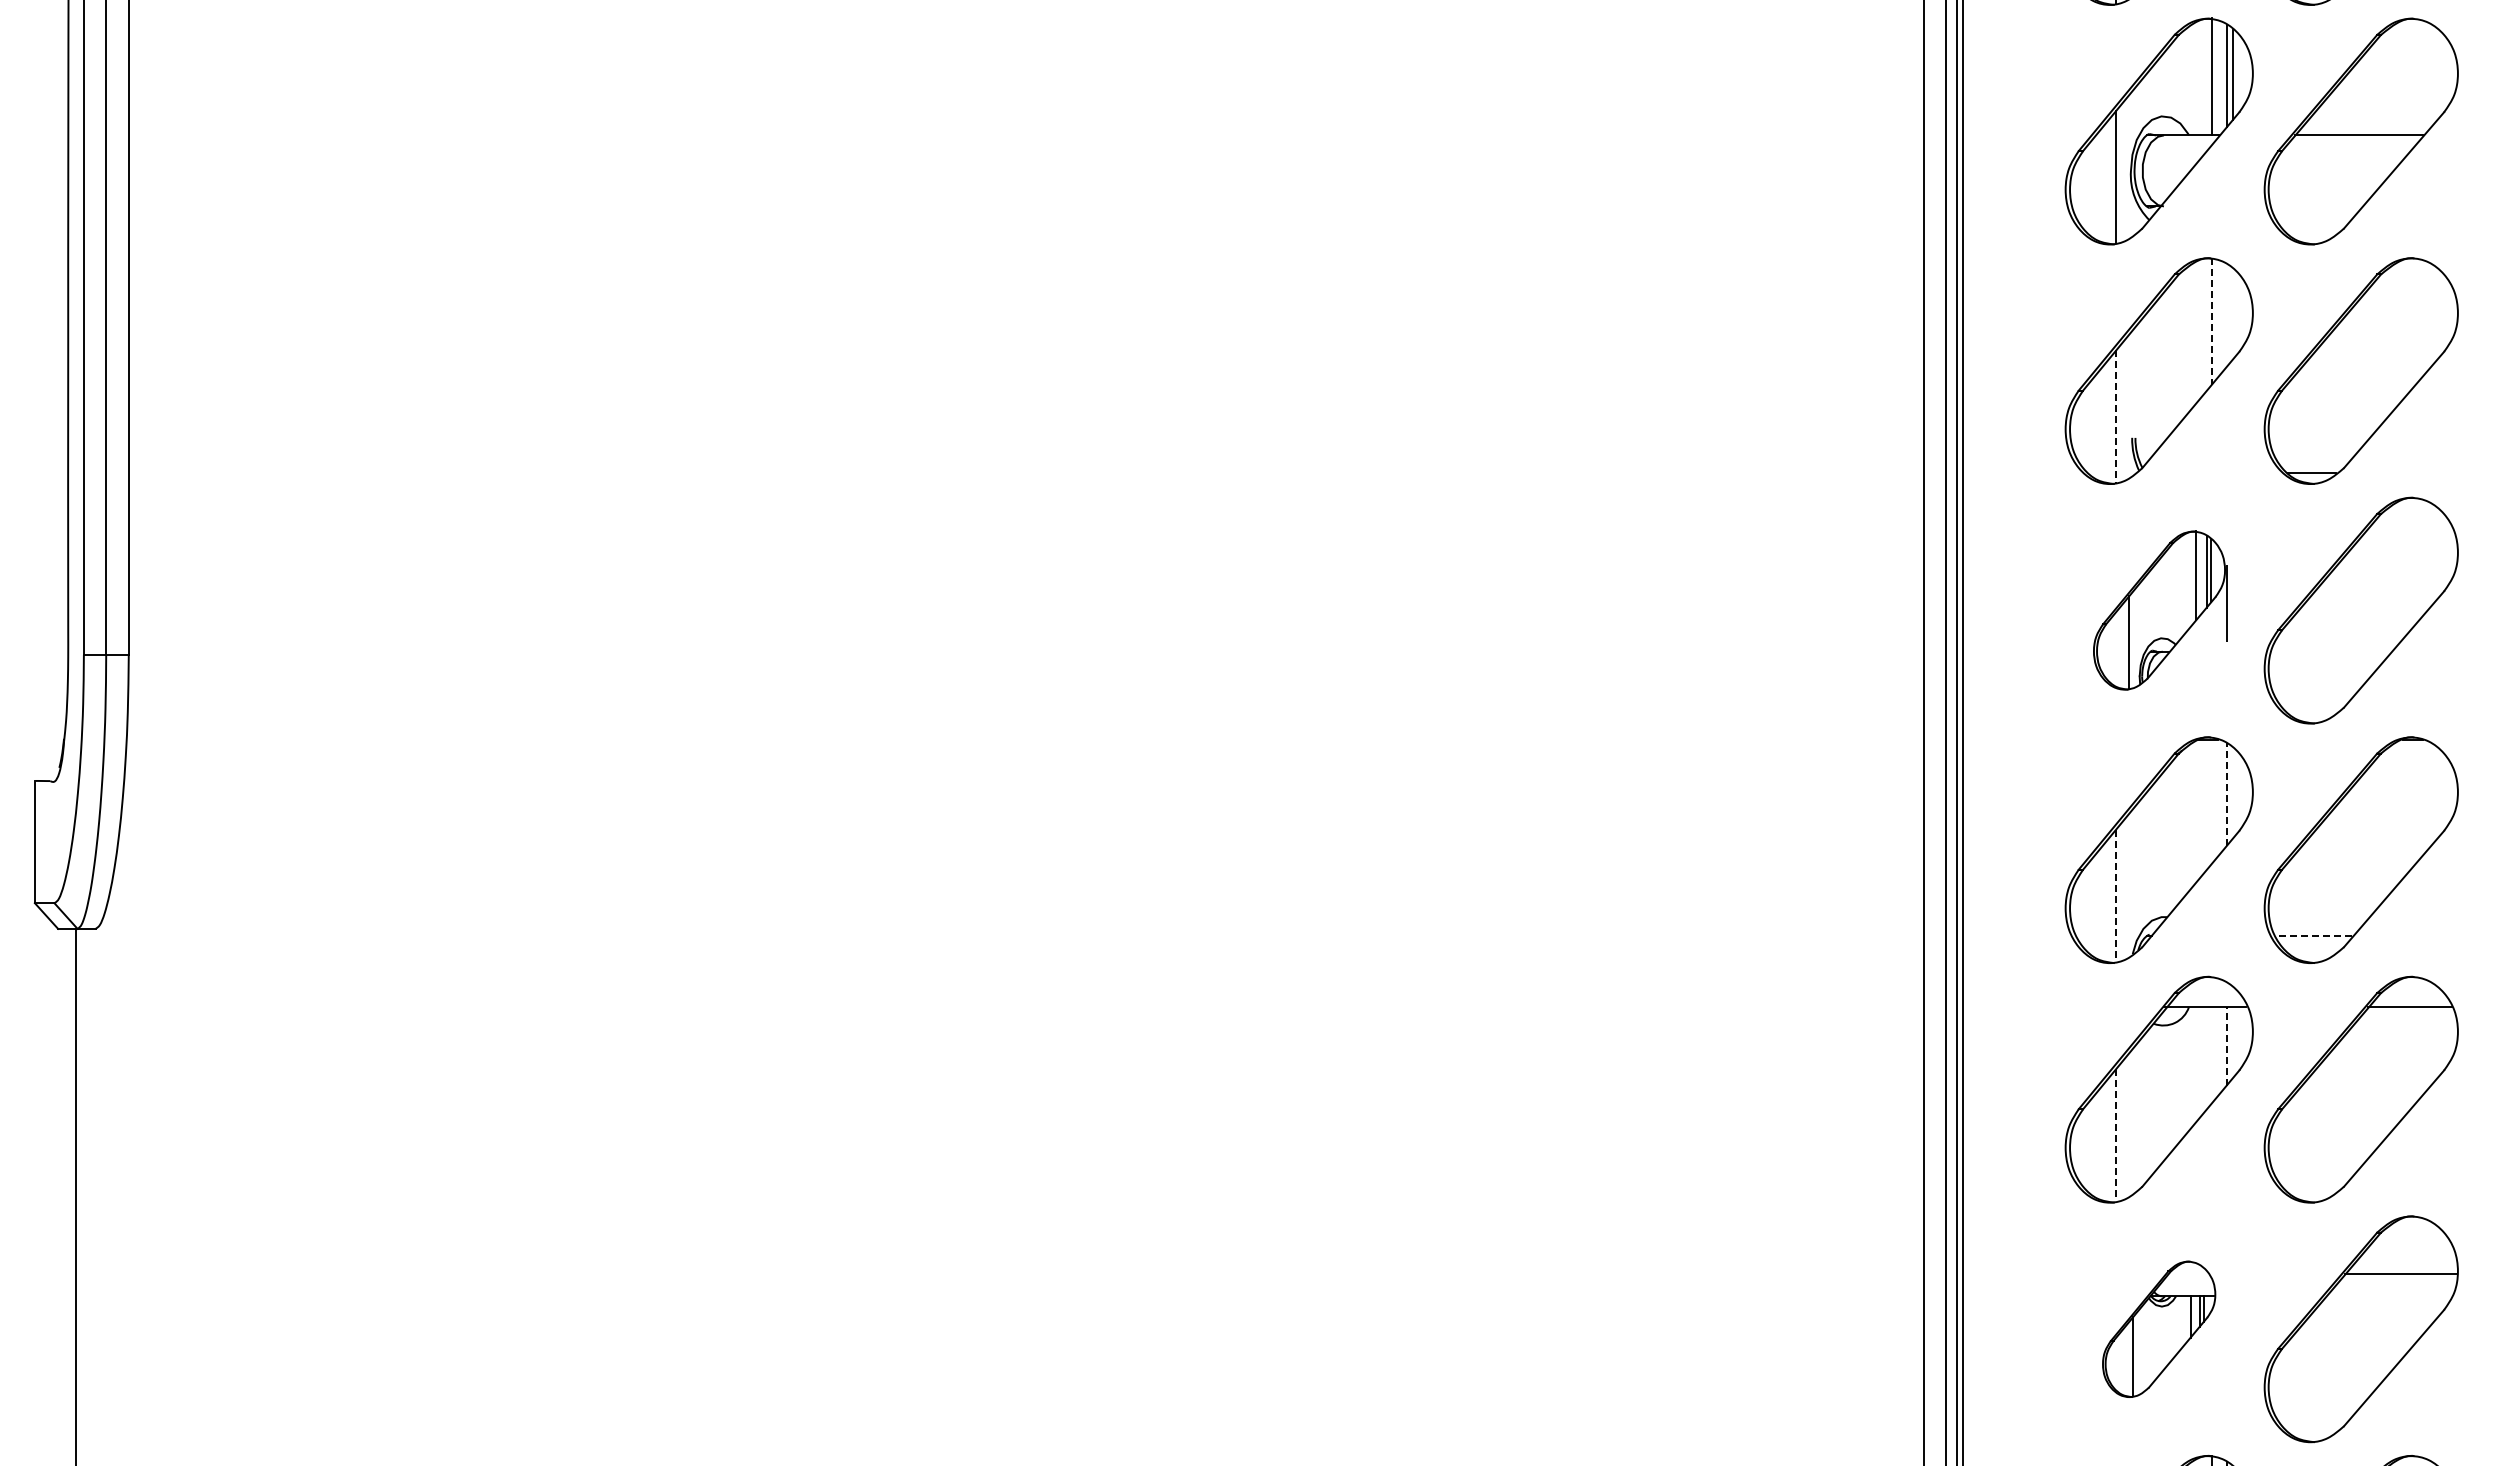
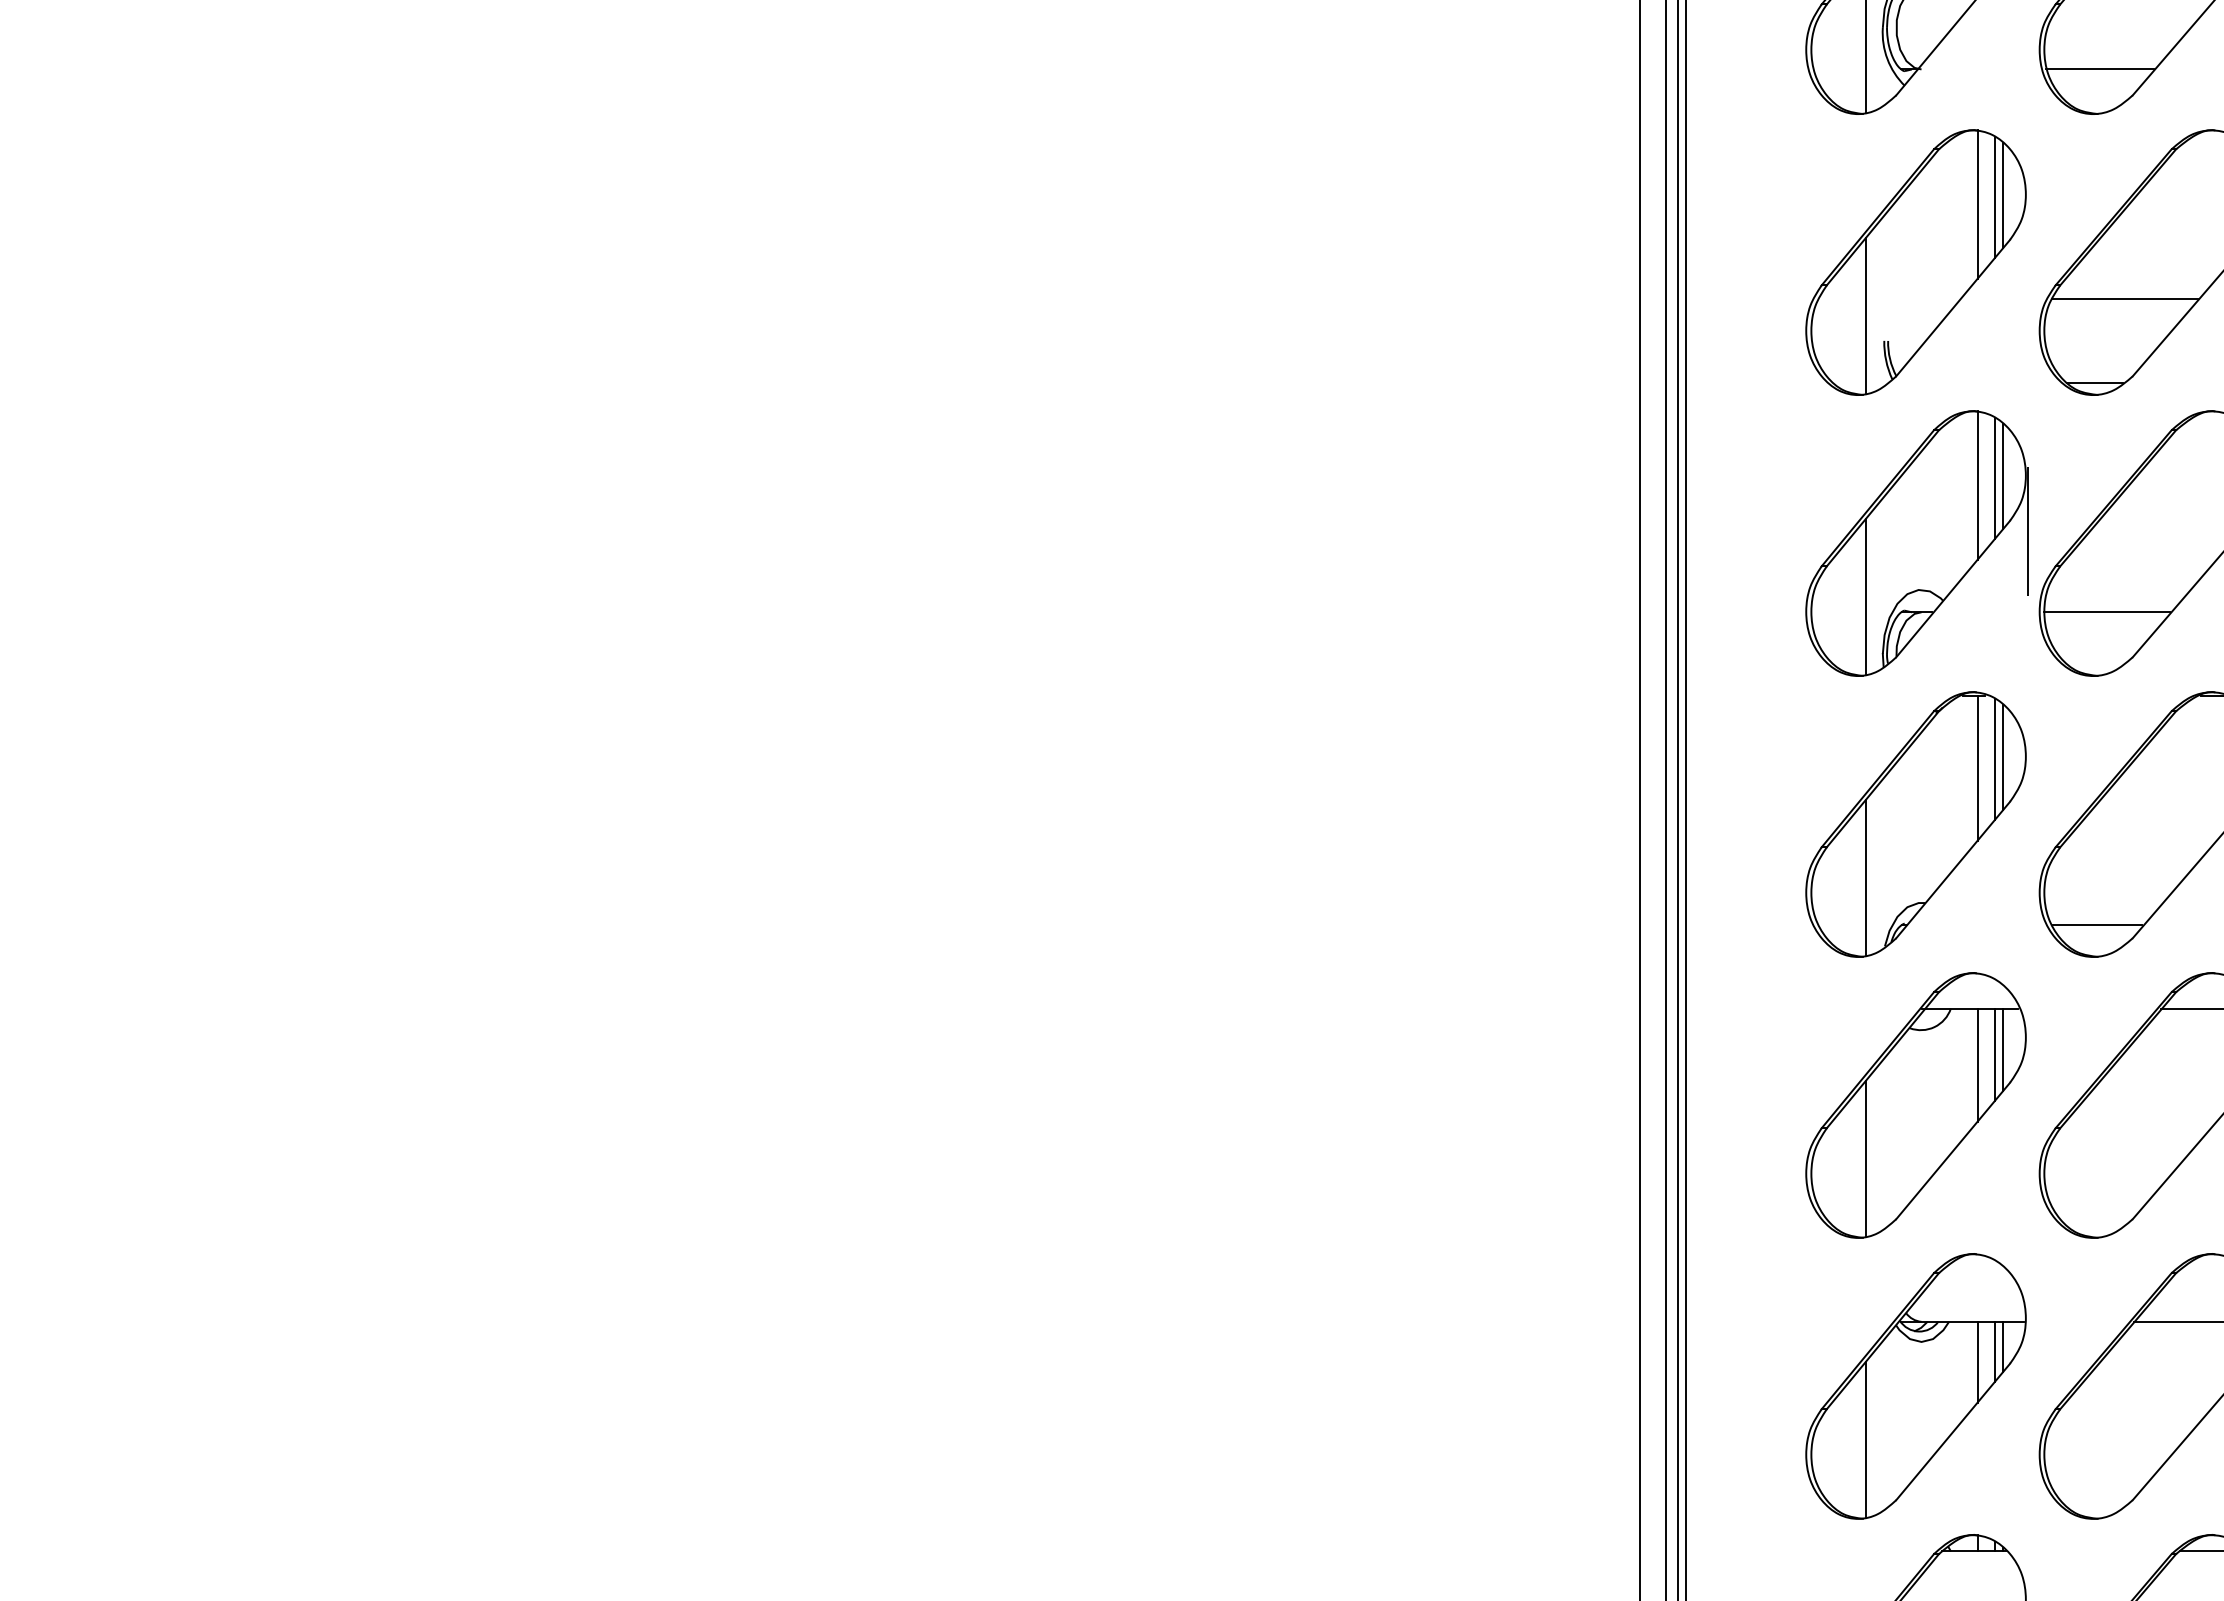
line: (2316, 206) -> (2100, 69), added
line: (2233, 314) -> (2003, 196), added
line: (2226, 315) -> (1994, 197), added
line: (2211, 321) -> (1977, 204), dashed -> solid
line: (2337, 402) -> (2125, 299), added
line: (2116, 417) -> (1865, 317), dashed -> solid
part: (2159, 610) -> (1916, 543), size x1.43
line: (2321, 669) -> (2106, 612), added
line: (2233, 793) -> (2003, 758), added
line: (2226, 794) -> (1994, 759), dashed -> solid
line: (2211, 802) -> (1977, 768), added
line: (2116, 896) -> (1865, 878), dashed -> solid
line: (2313, 936) -> (2096, 925), dashed -> solid
line: (2233, 1042) -> (2003, 1050), added
line: (2226, 1045) -> (1994, 1053), dashed -> solid
line: (2211, 1055) -> (1977, 1065), added
line: (2116, 1135) -> (1865, 1159), dashed -> solid
part: (2158, 1329) -> (1915, 1386), size x1.67

